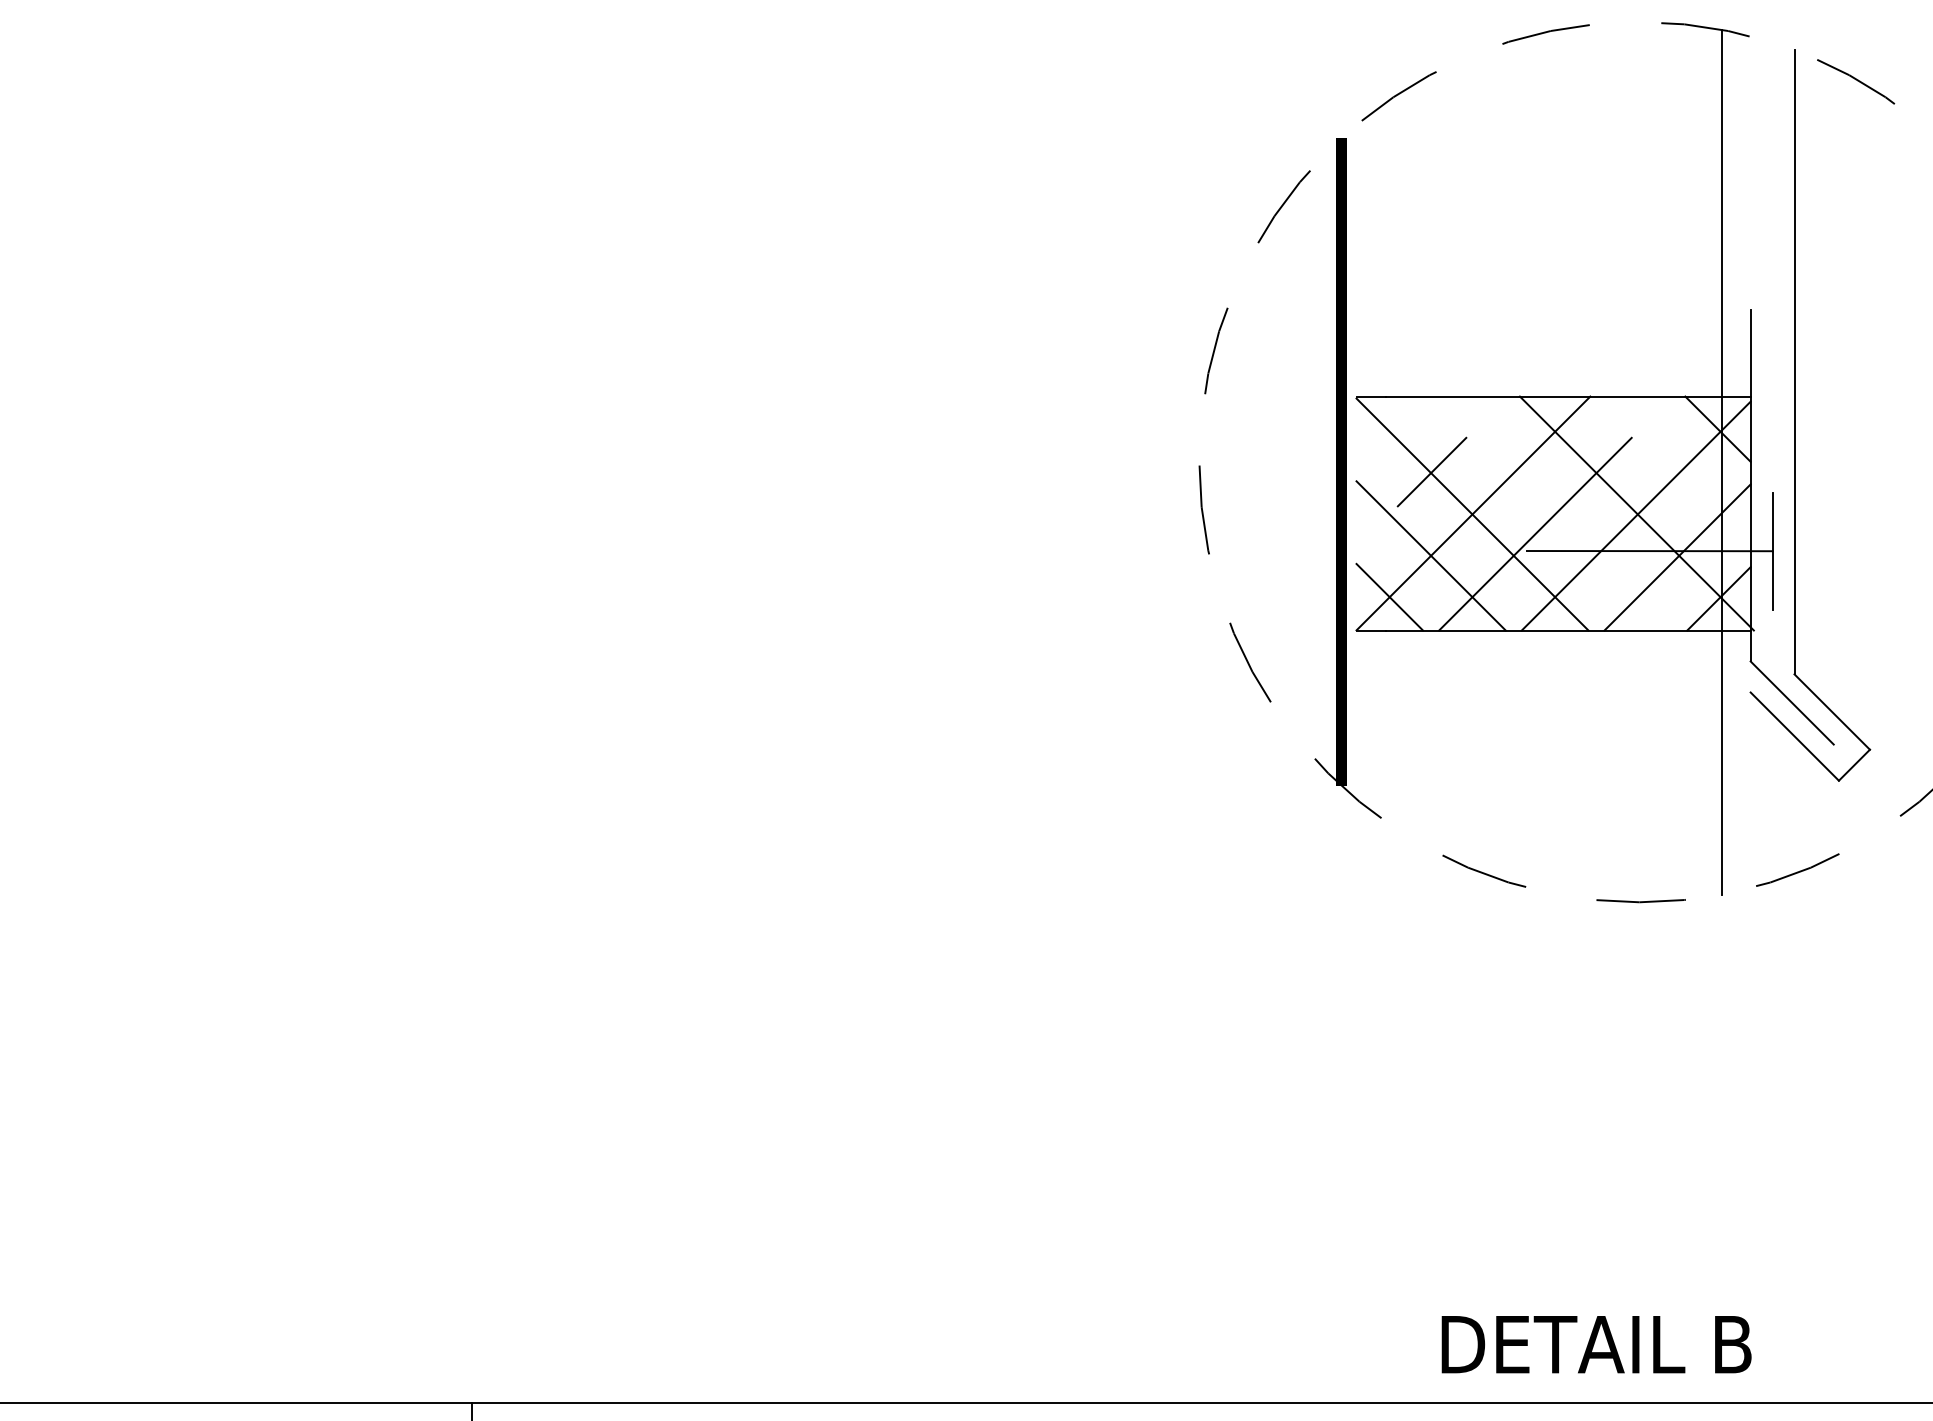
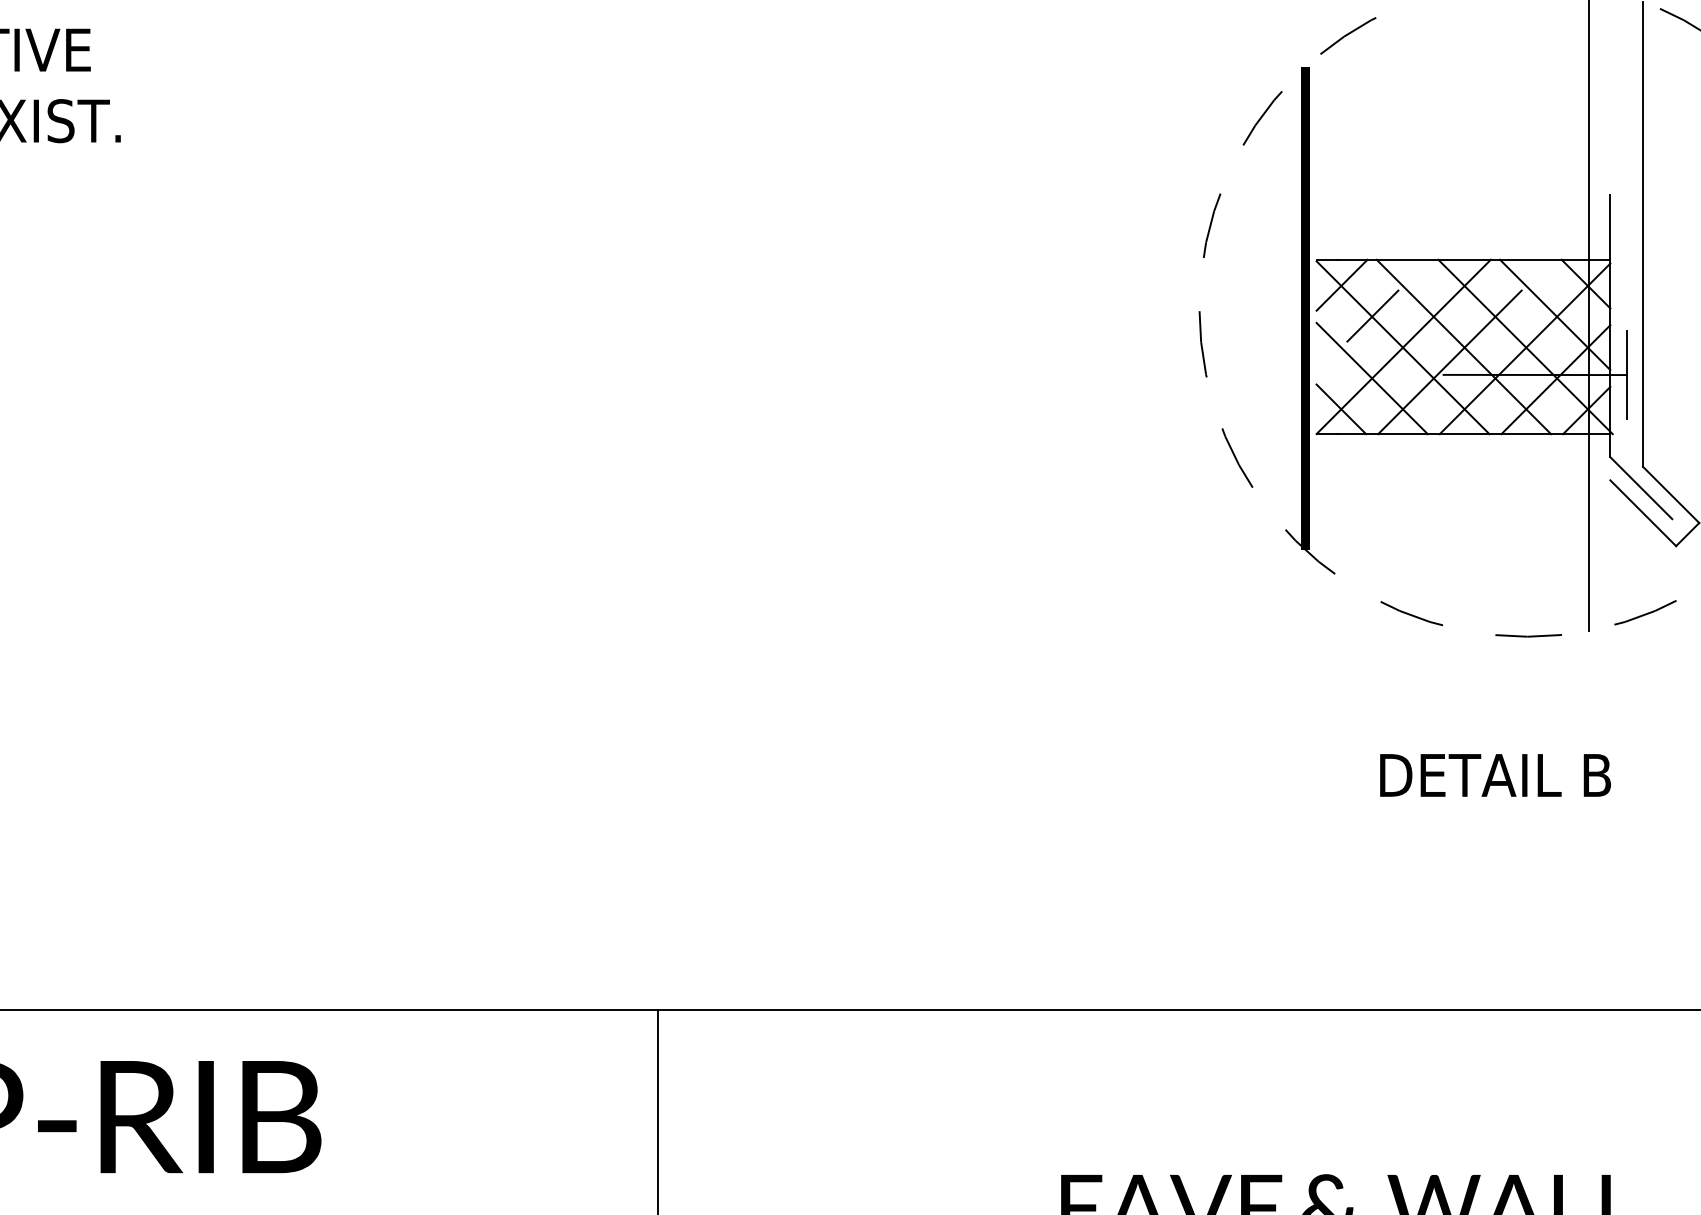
line: (1389, 429) -> (1341, 284), added
line: (1677, 469) -> (1555, 314), added
line: (1553, 512) -> (1463, 346), added
text: (1596, 1344) -> (1495, 775), moved

